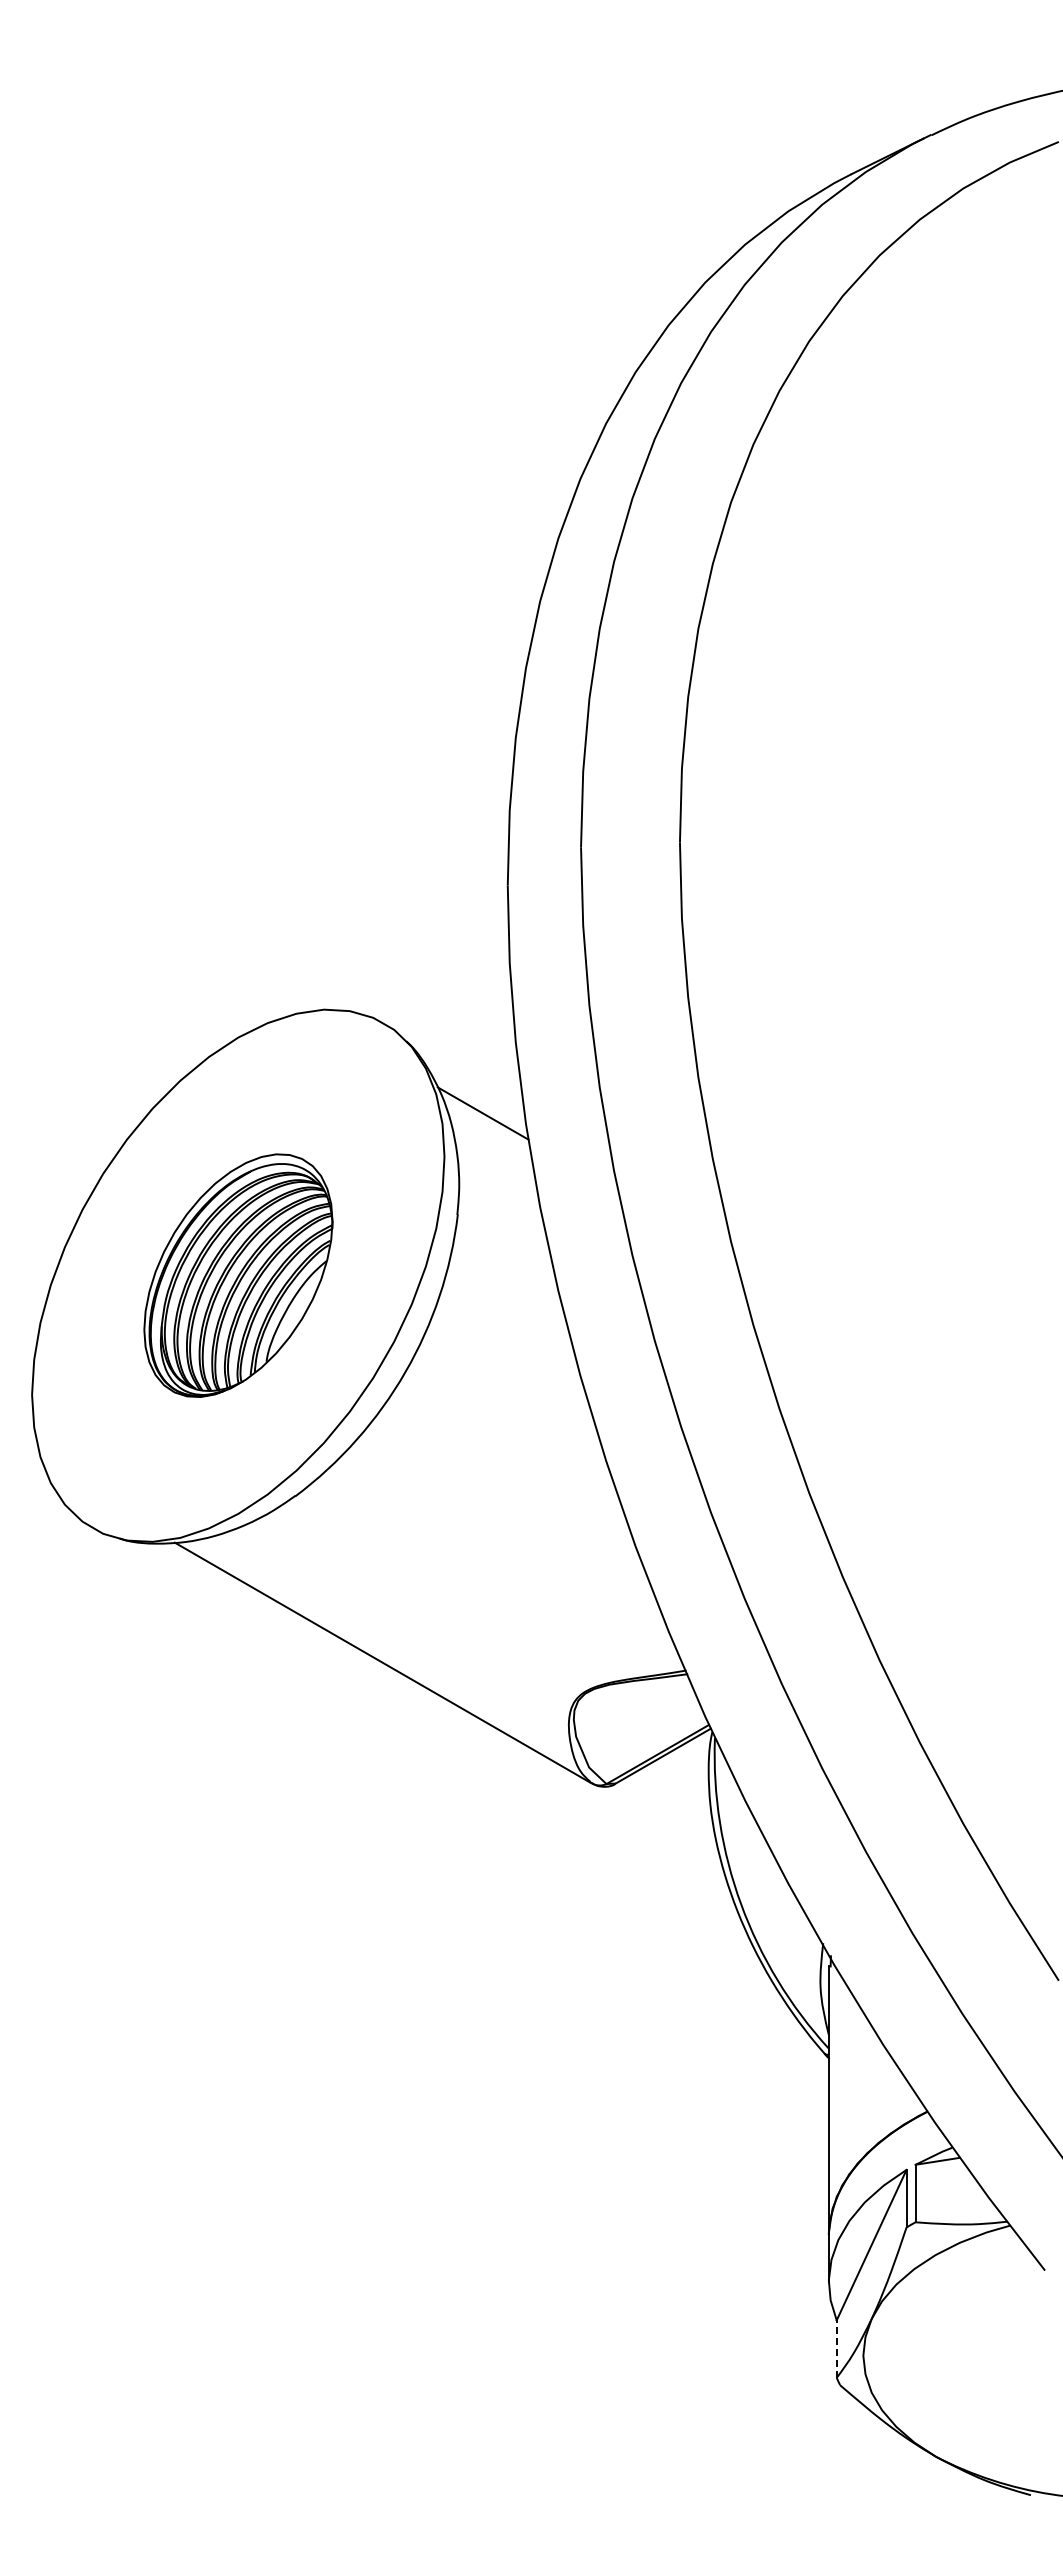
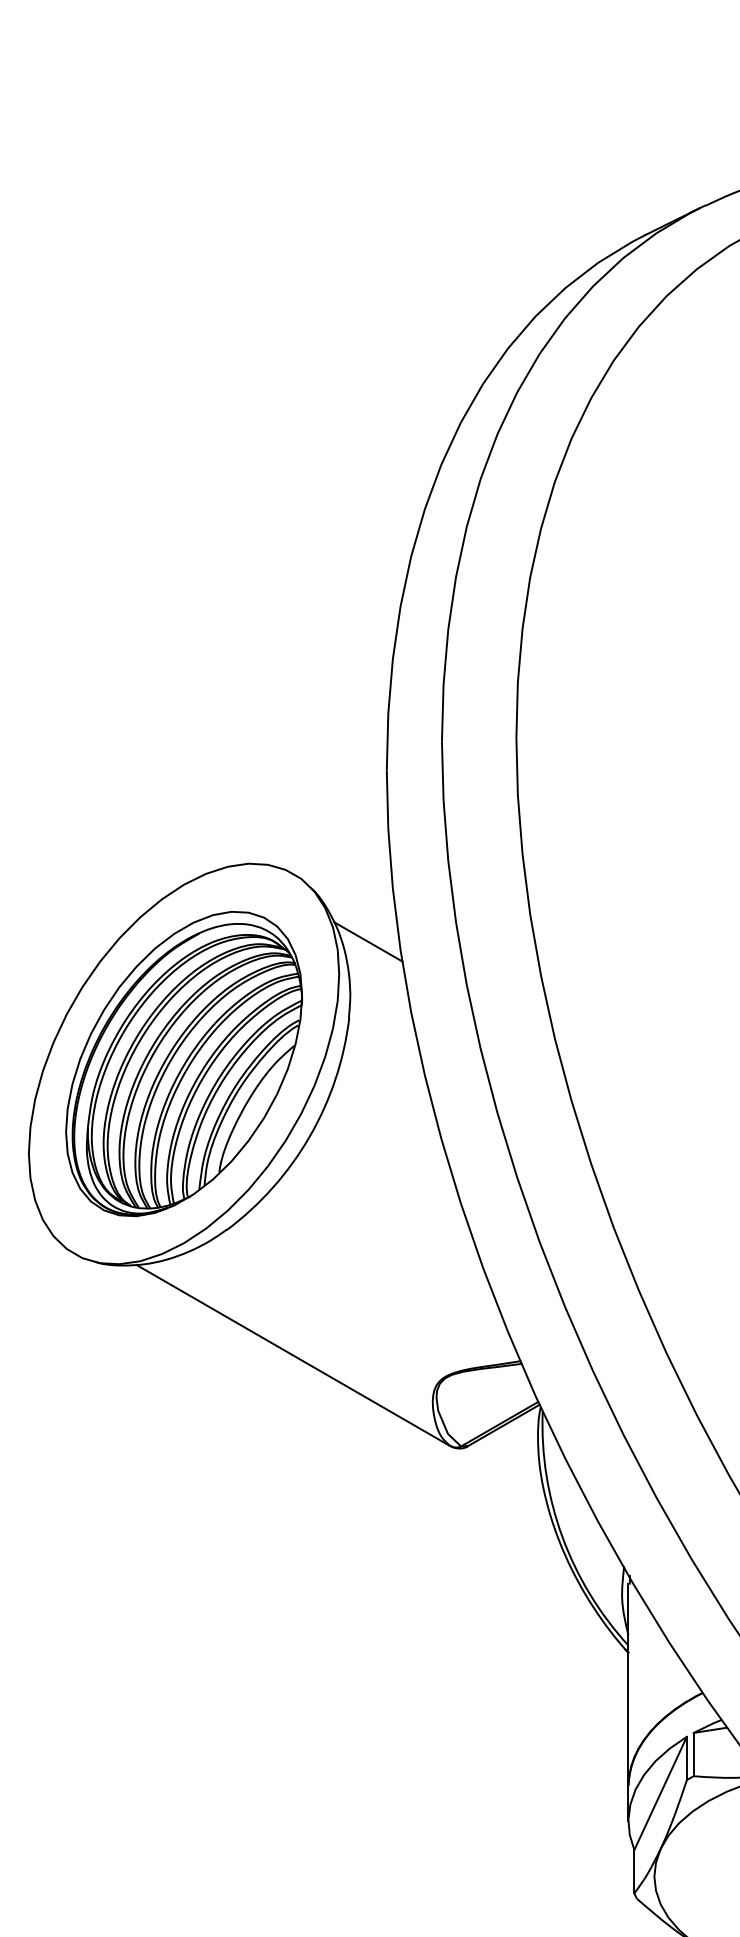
part: (238, 1275) -> (184, 1063), size x1.67
line: (836, 2349) -> (634, 1871), dashed -> solid

